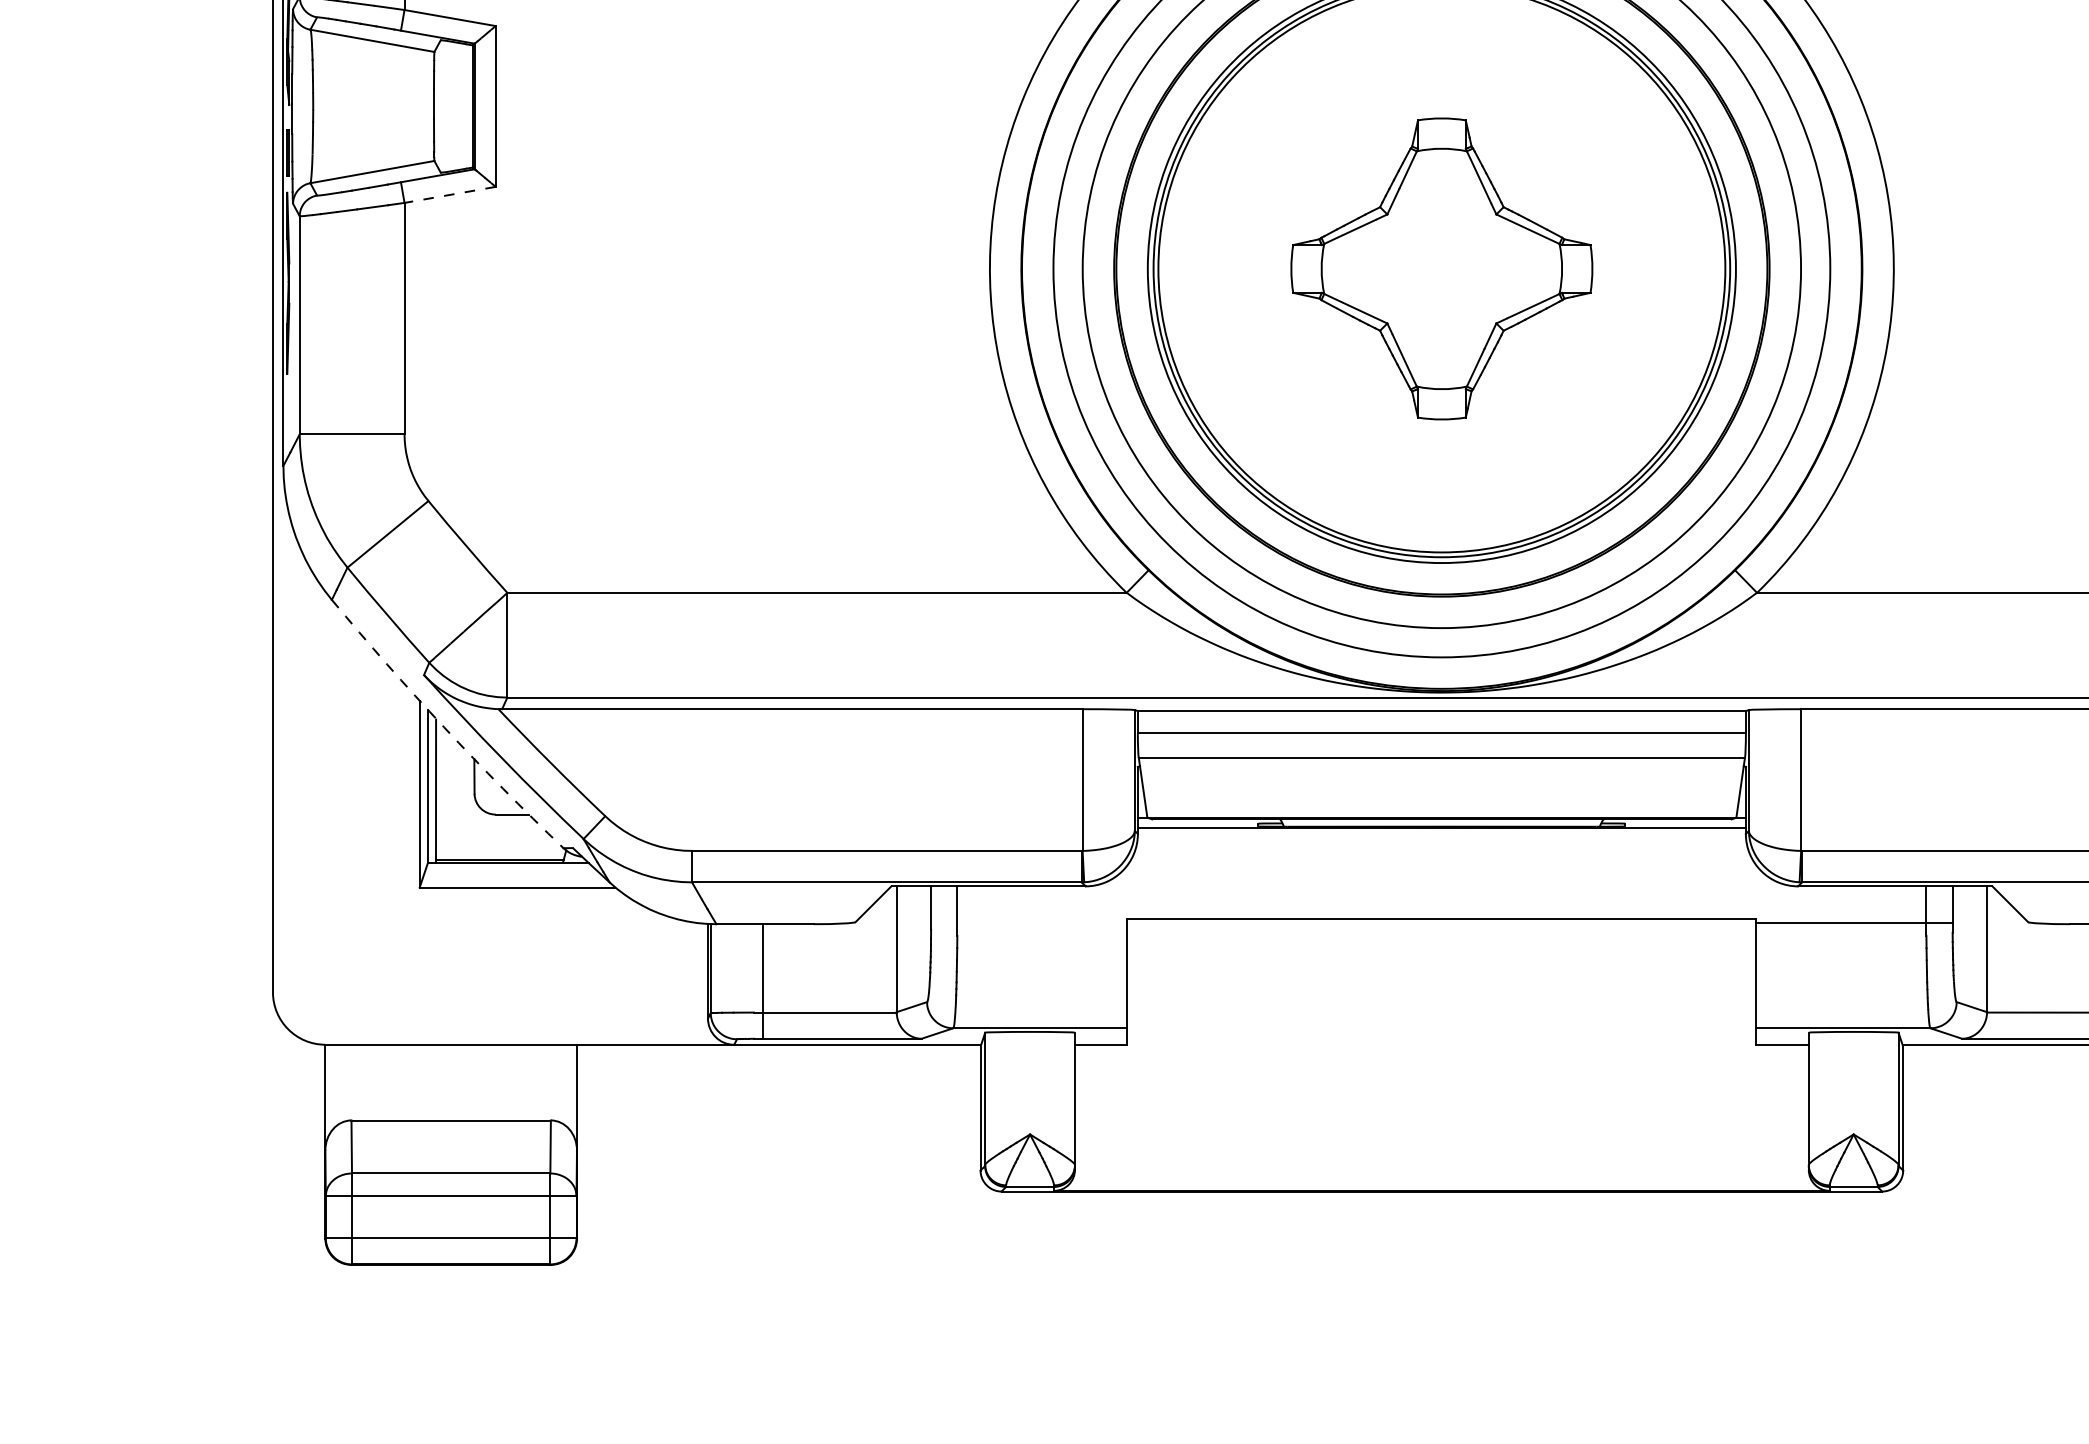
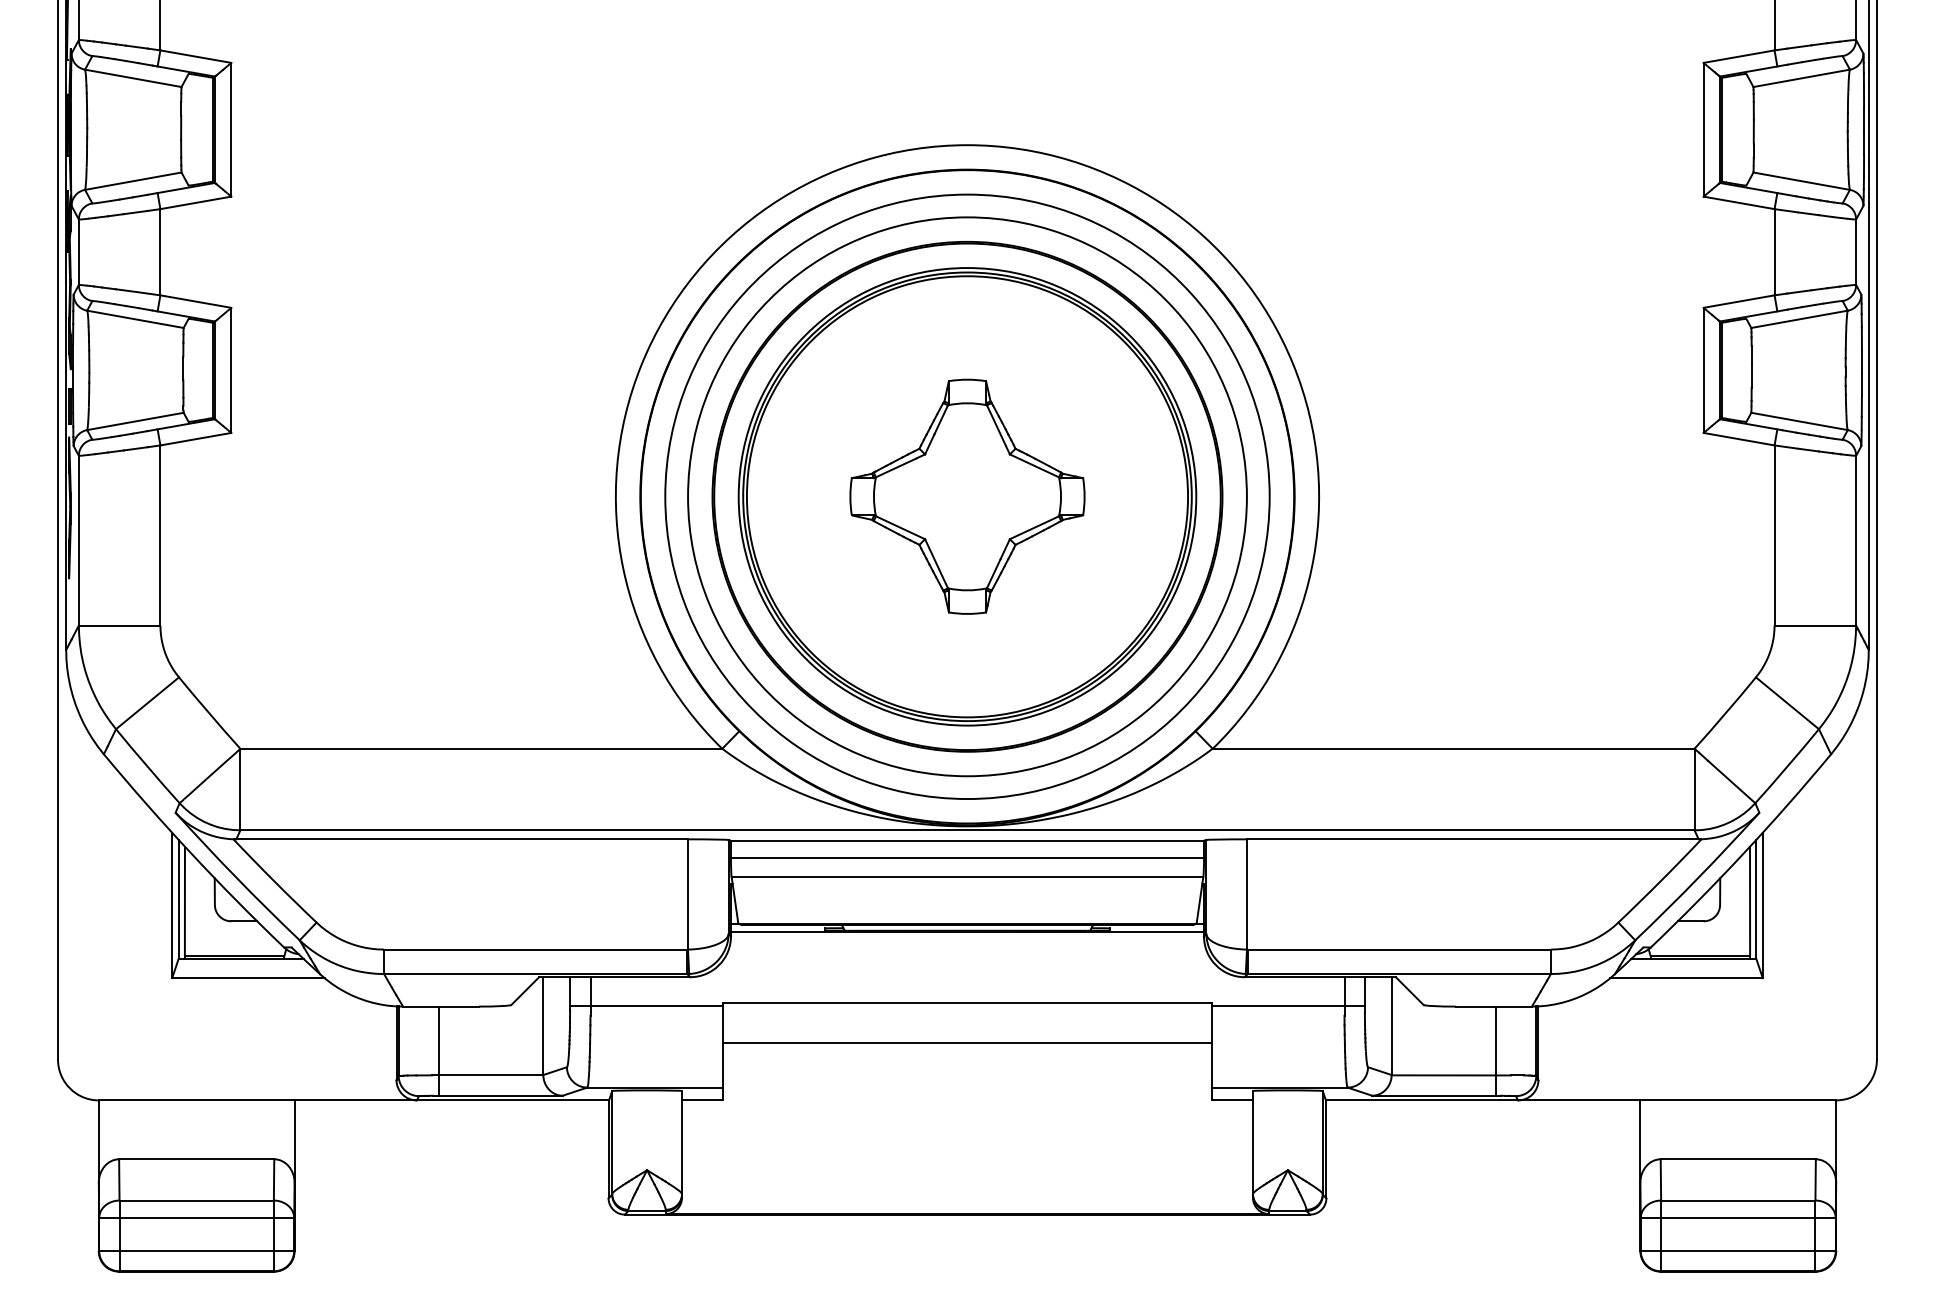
line: (449, 195) -> (195, 439), dashed -> solid
arc: (444, 727) -> (191, 853), dashed -> solid
line: (1029, 924) -> (646, 1006), added
line: (1441, 971) -> (967, 1043), added

